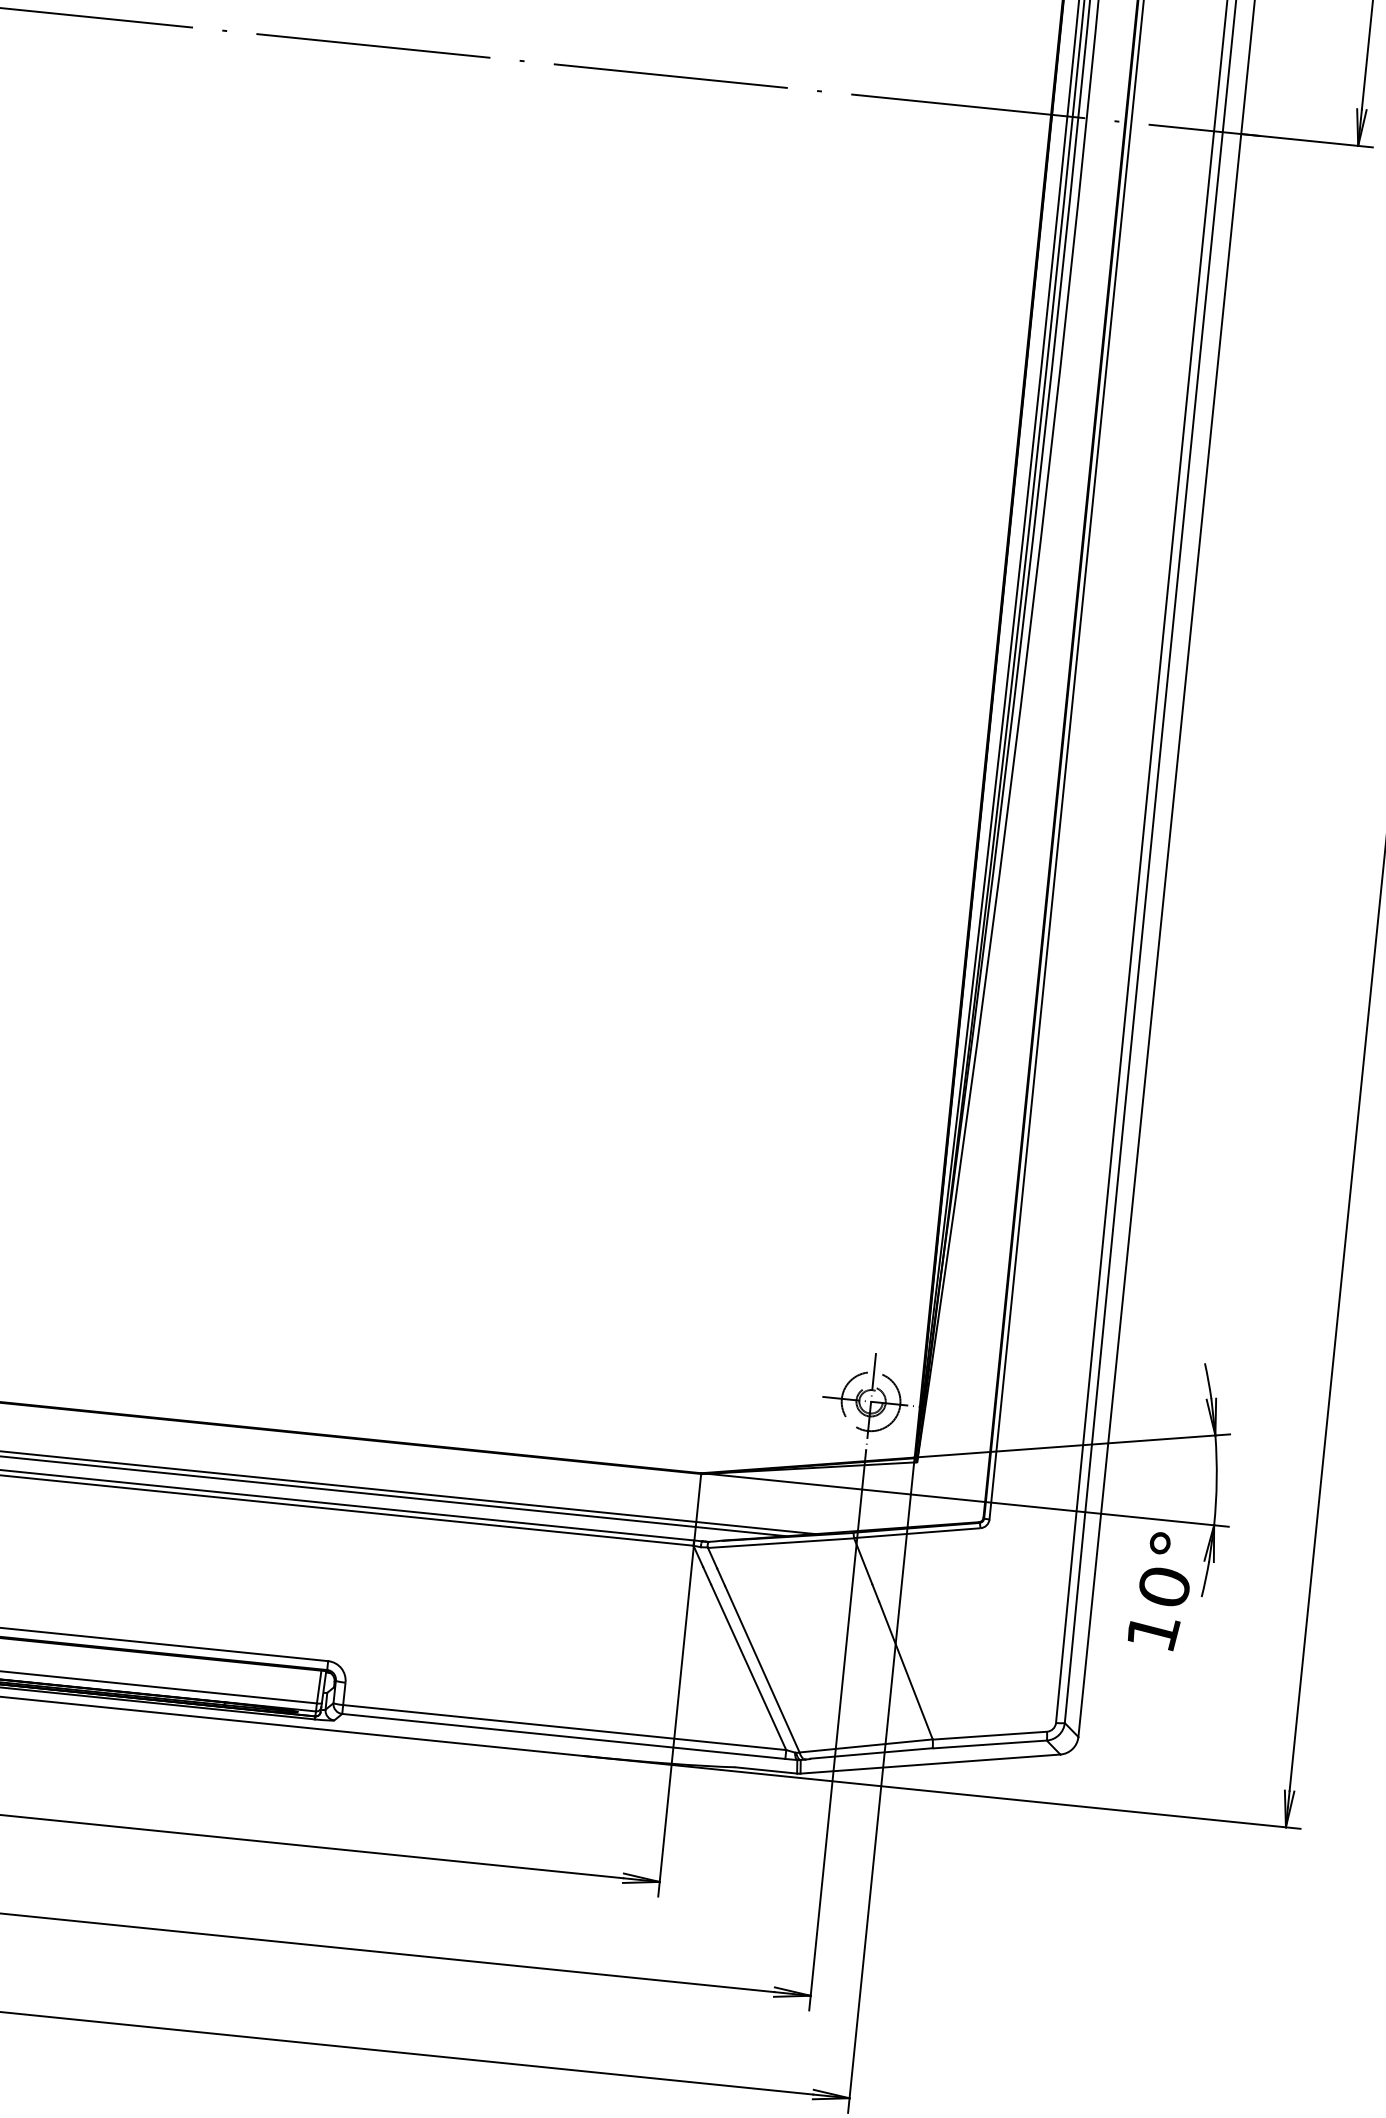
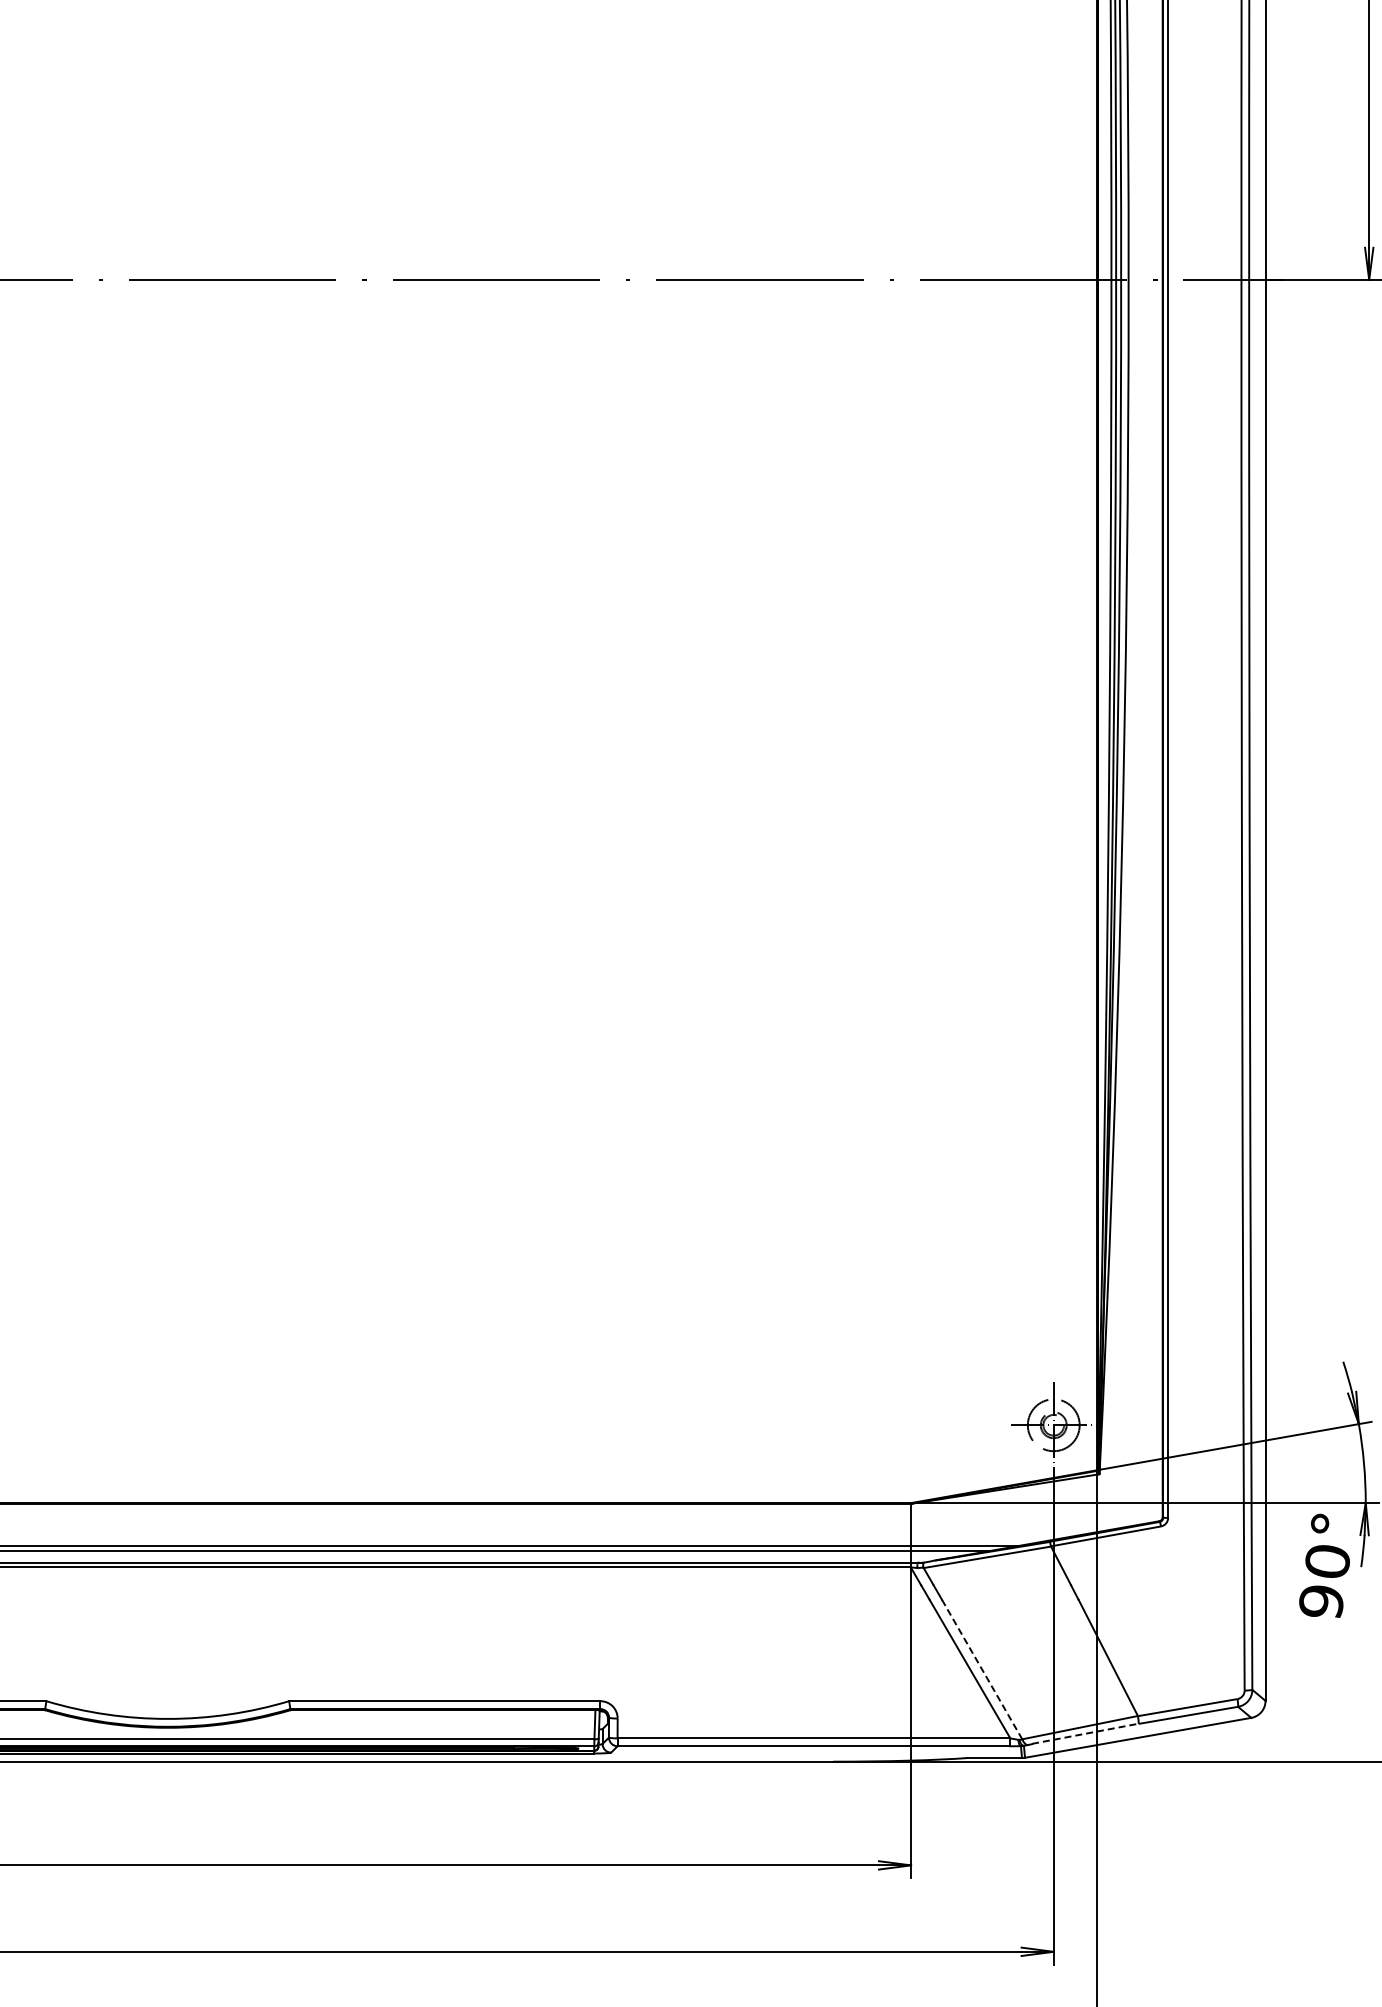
text: (1152, 1631) -> (1321, 1601), 10° -> 90°
line: (762, 1669) -> (982, 1669), solid -> dashed
line: (871, 1753) -> (1085, 1733), solid -> dashed

